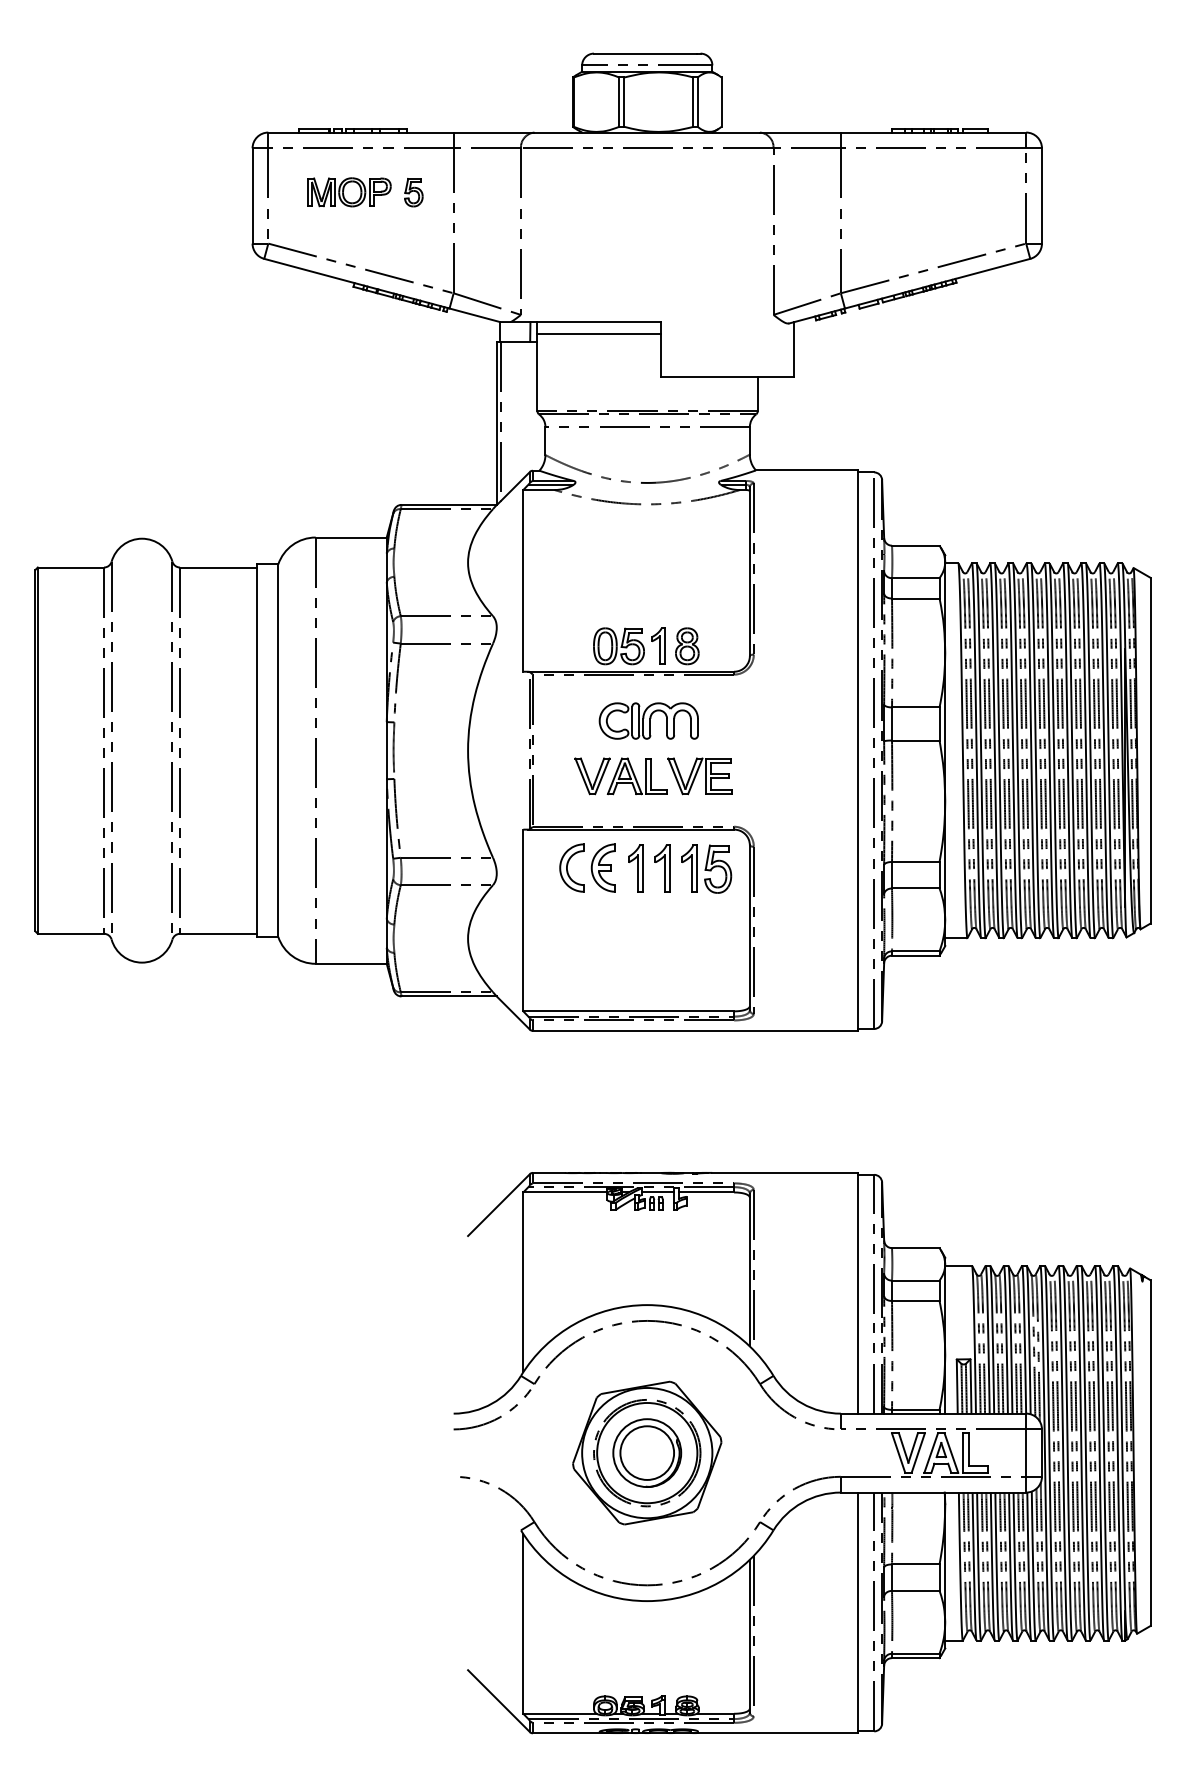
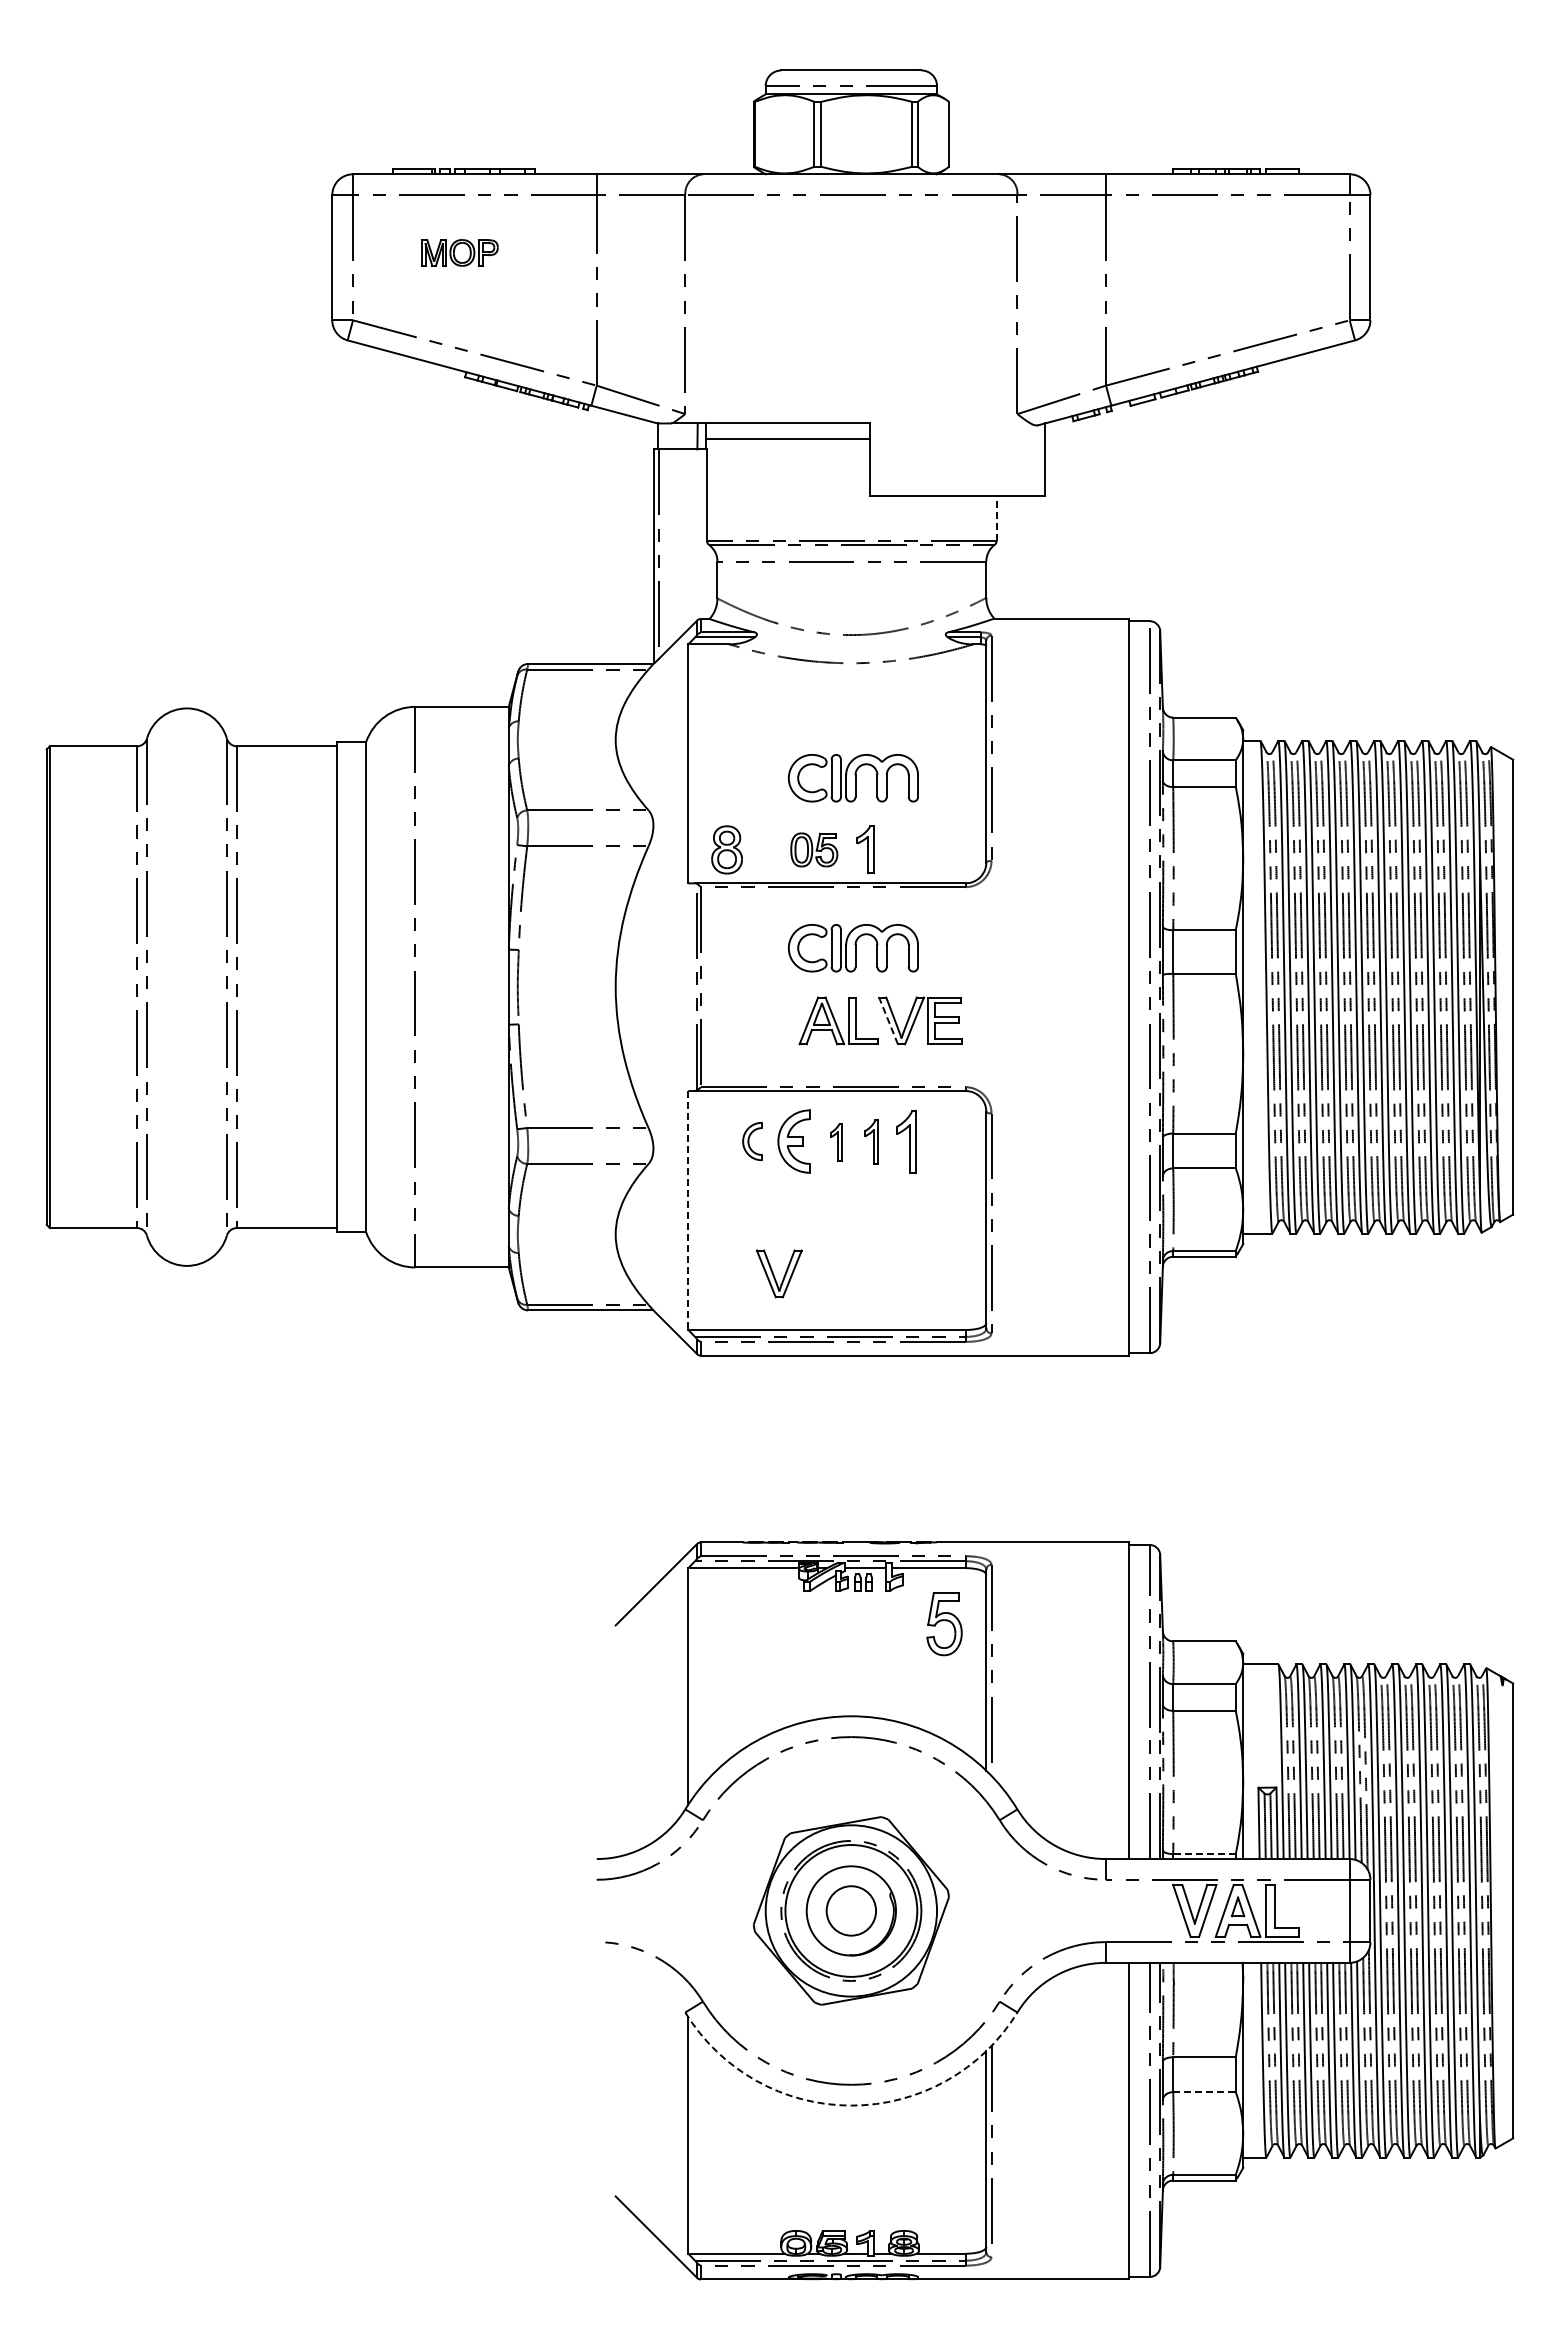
part: (349, 192) -> (459, 252), size x0.7
part: (413, 192) -> (543, 253), removed
line: (757, 393) -> (996, 517), solid -> dashed
part: (648, 592) -> (853, 778), added
part: (619, 645) -> (814, 849), size x0.7
part: (686, 645) -> (726, 849), moved
part: (591, 776) -> (778, 1273), moved
line: (675, 776) -> (888, 1020), solid -> dashed
part: (572, 868) -> (752, 1141), size x0.6
part: (635, 868) -> (836, 1141), size x0.6
part: (662, 868) -> (871, 1141), size x0.7
part: (718, 869) -> (944, 1624), moved
line: (523, 920) -> (688, 1210), solid -> dashed
line: (915, 1410) -> (1204, 1854), solid -> dashed
circle: (647, 1452) -> (851, 1910), size x0.7
line: (916, 1591) -> (1205, 2092), solid -> dashed
arc: (647, 1601) -> (851, 2105), solid -> dashed

